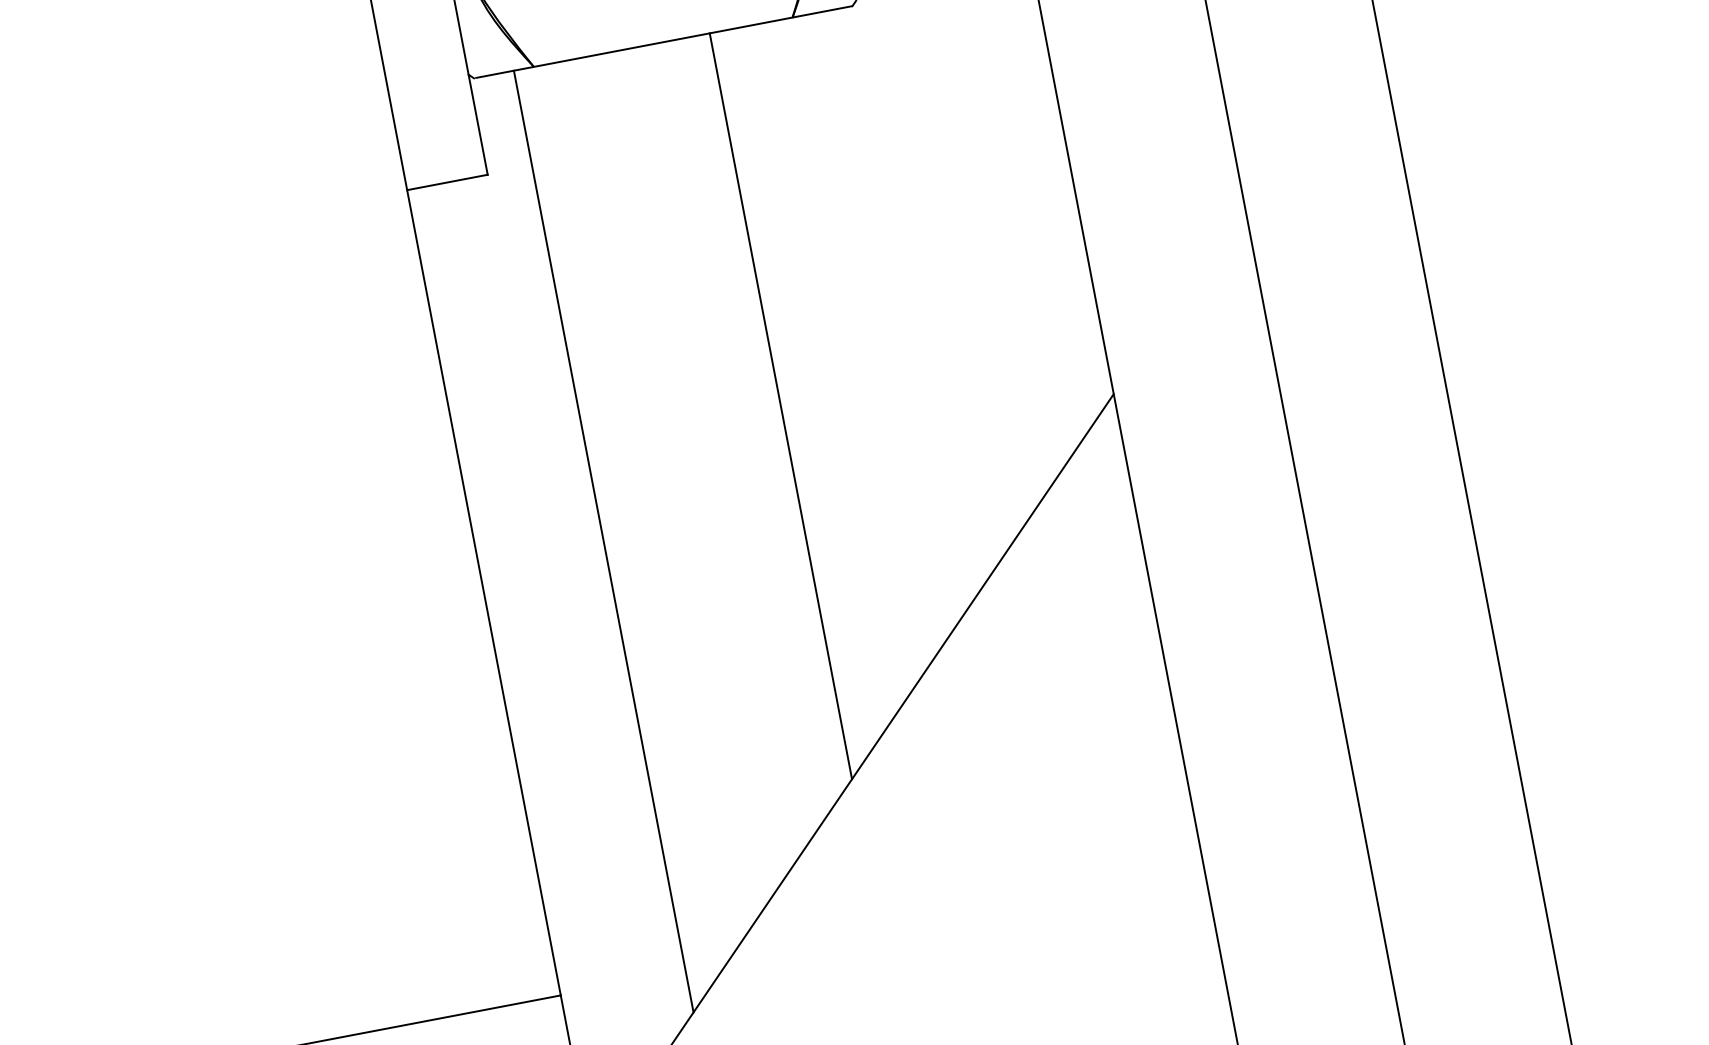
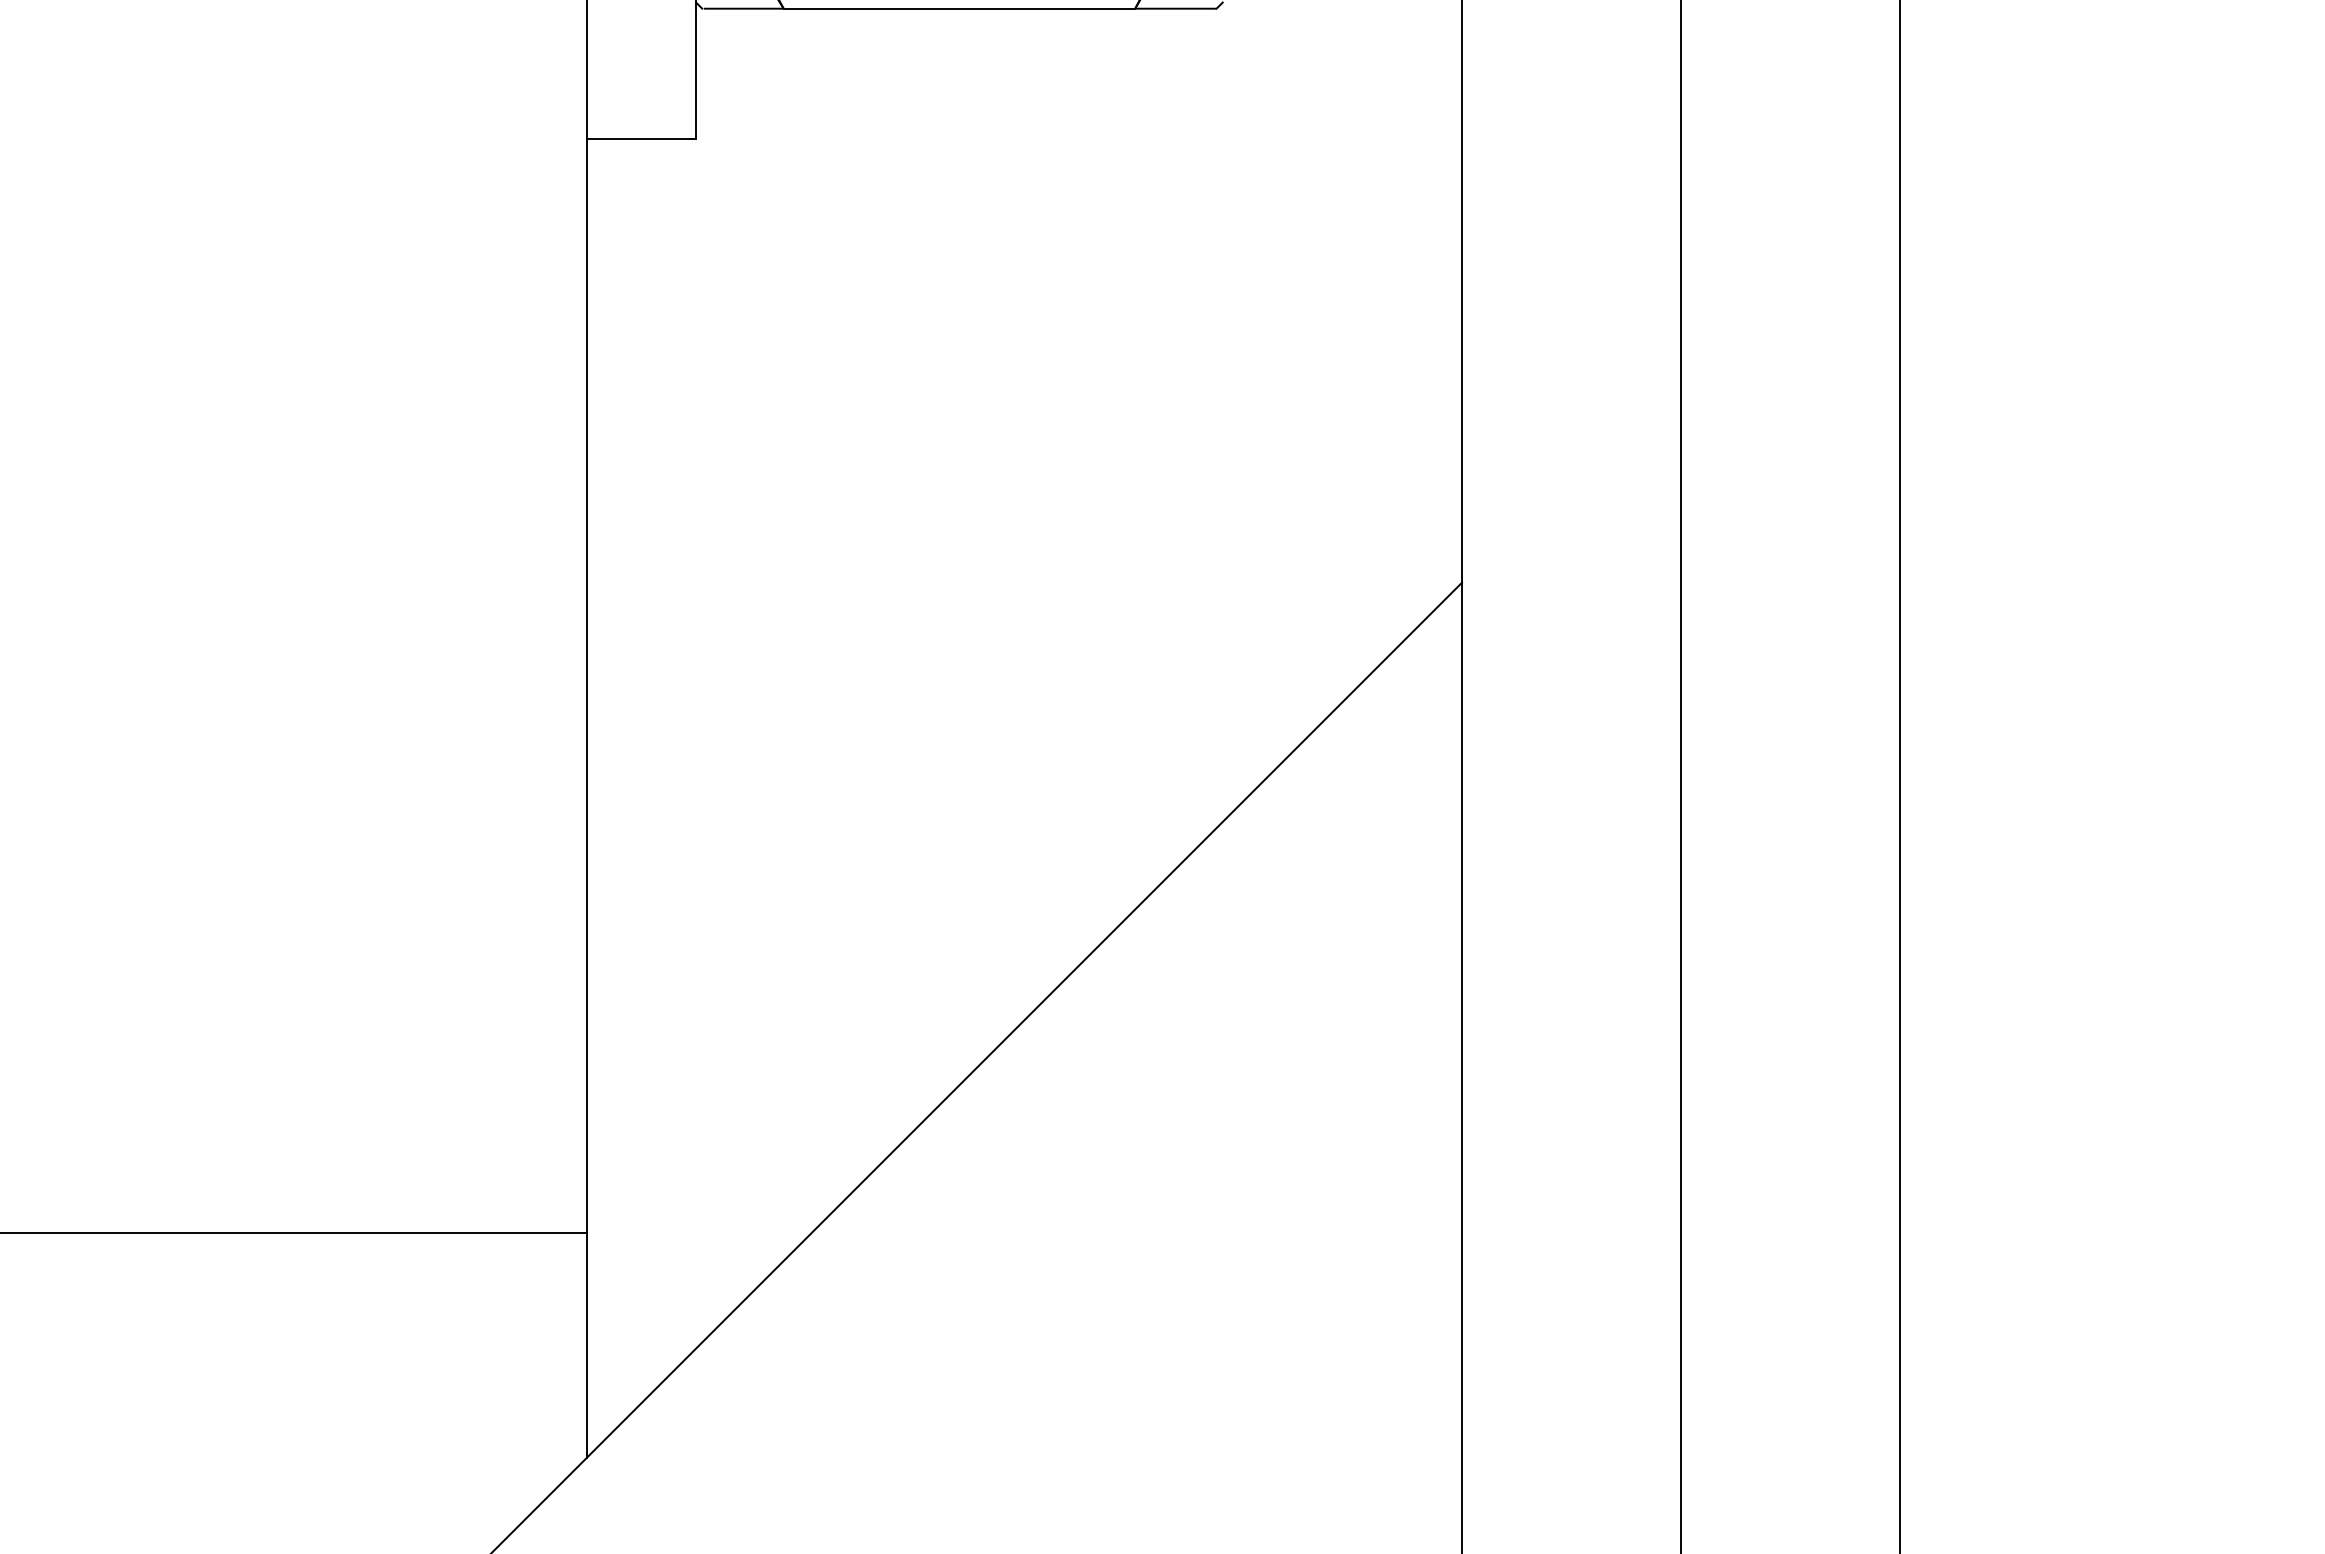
line: (780, 406) -> (1022, 515), removed
line: (603, 541) -> (756, 648), removed

